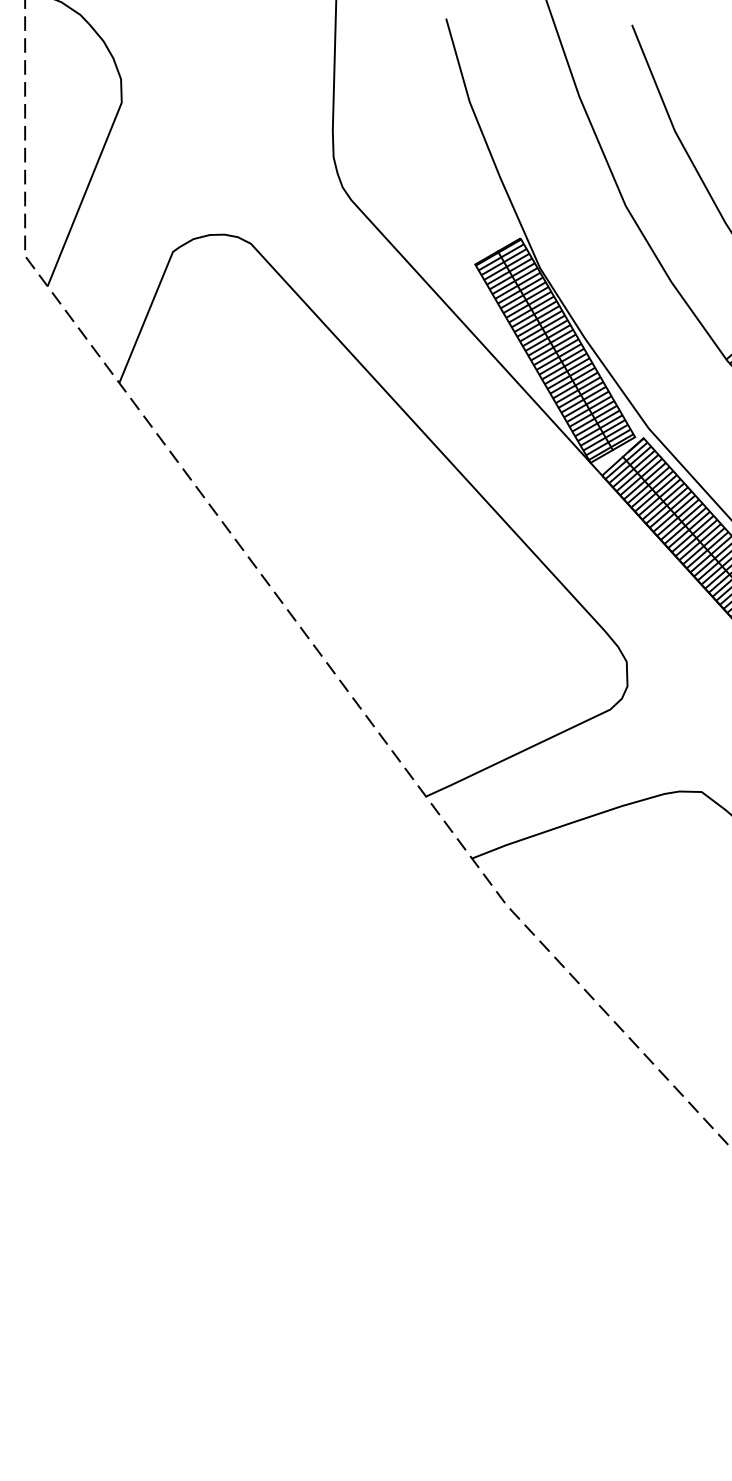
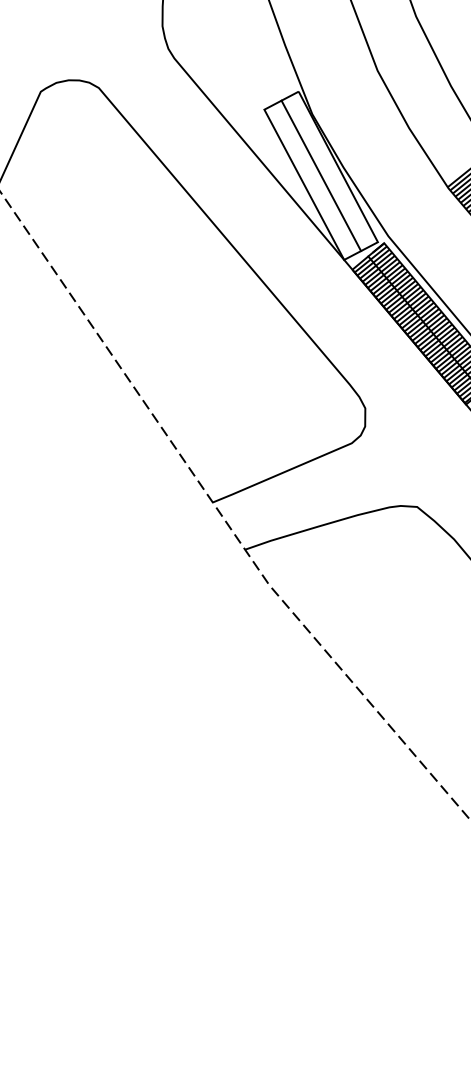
hatch: (554, 349) -> (320, 174), removed

